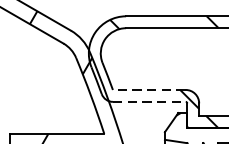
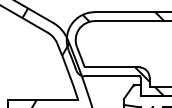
line: (148, 89) -> (111, 67), dashed -> solid
line: (149, 101) -> (112, 76), dashed -> solid

